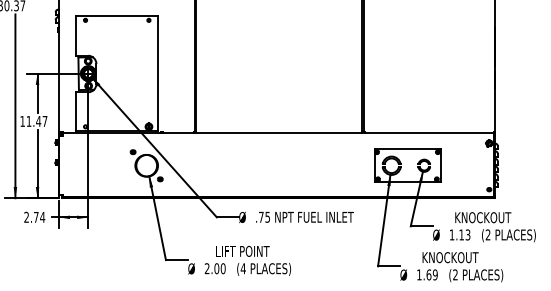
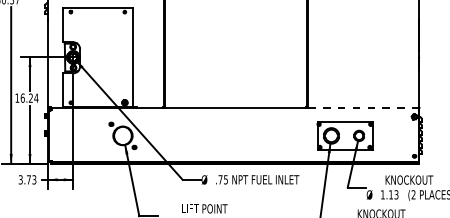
text: (36, 120) -> (29, 97), 11.47 -> 16.24
line: (429, 133) -> (363, 108), solid -> dashed
text: (34, 216) -> (27, 179), 2.74 -> 3.73

